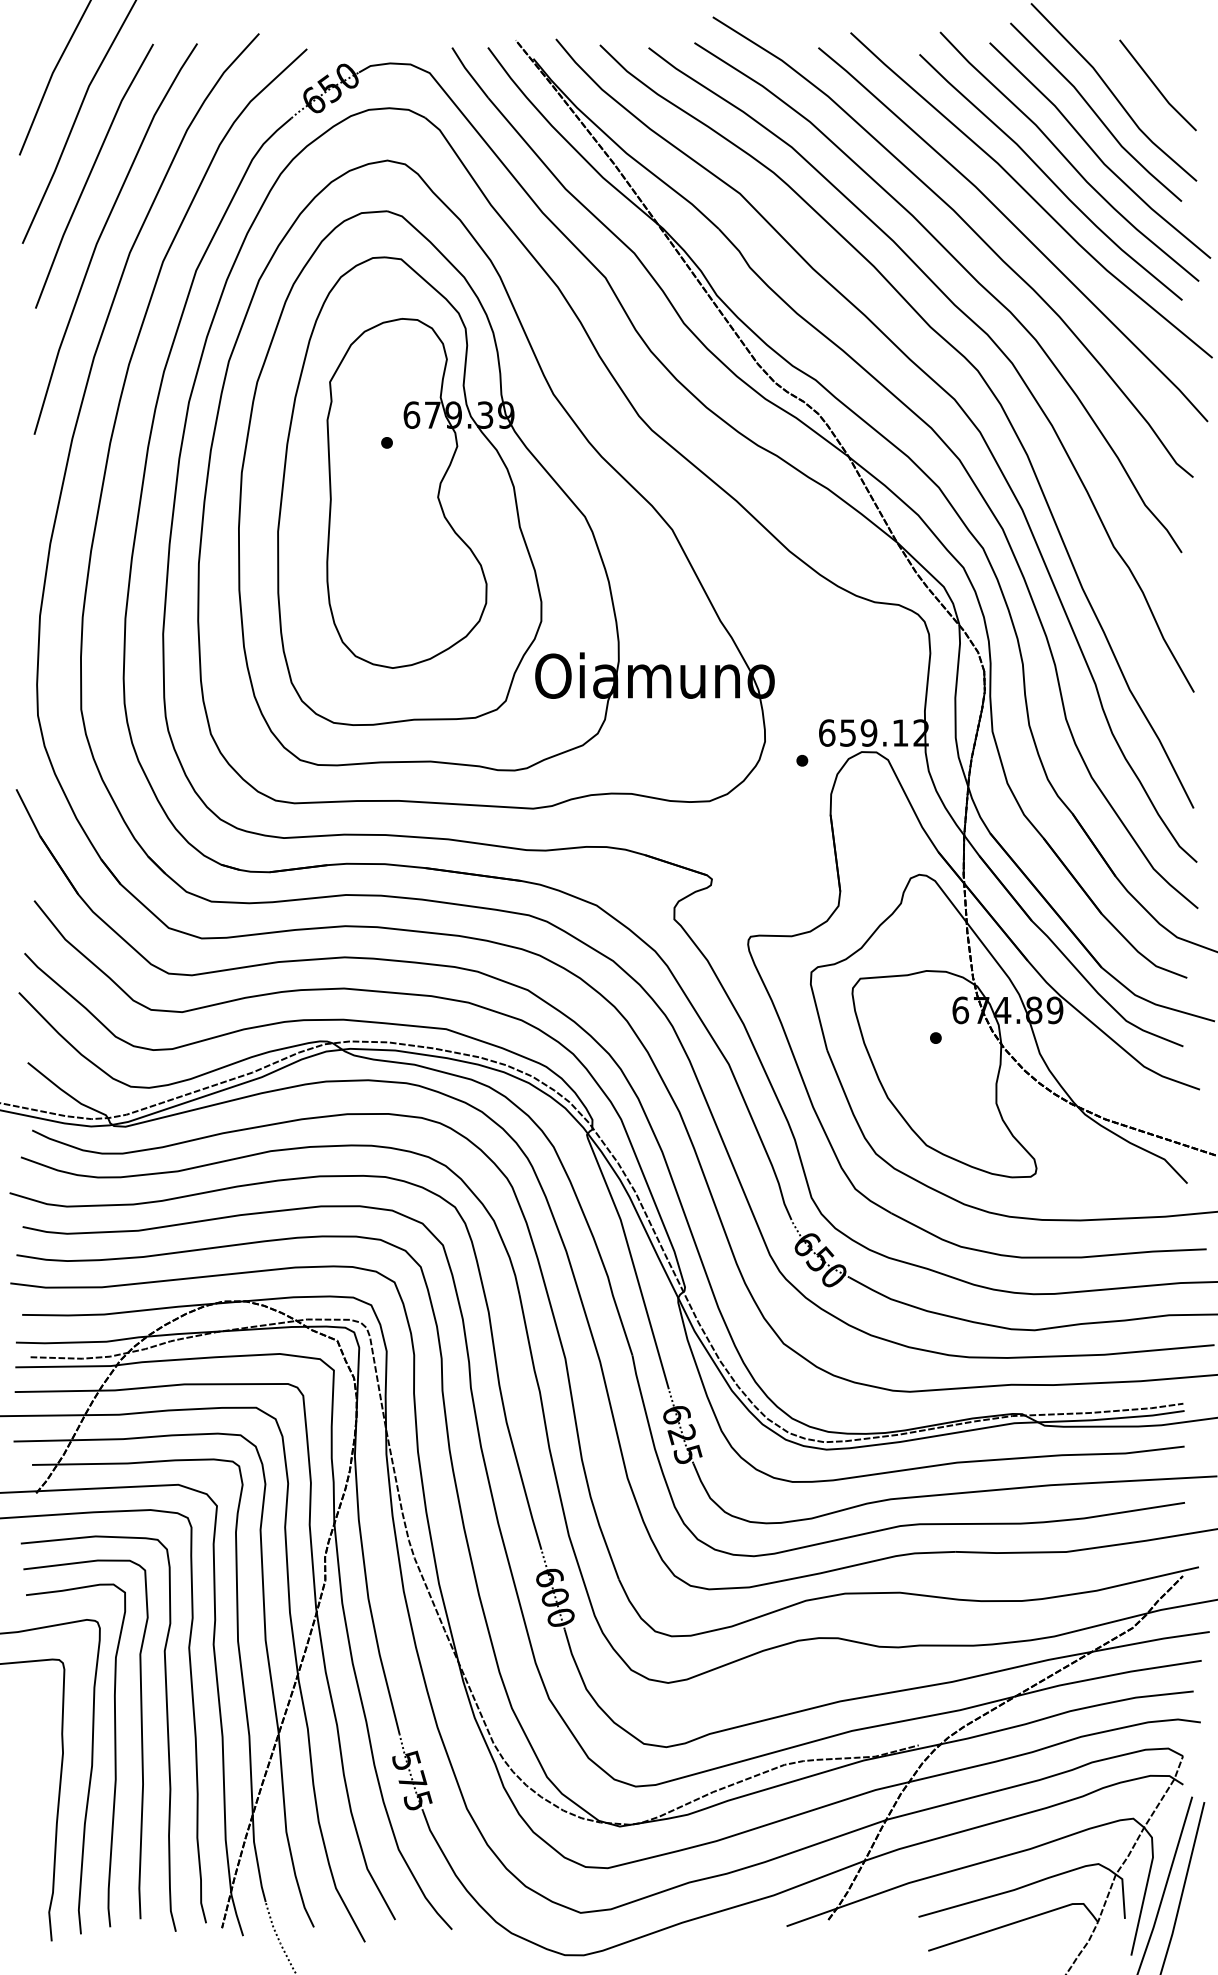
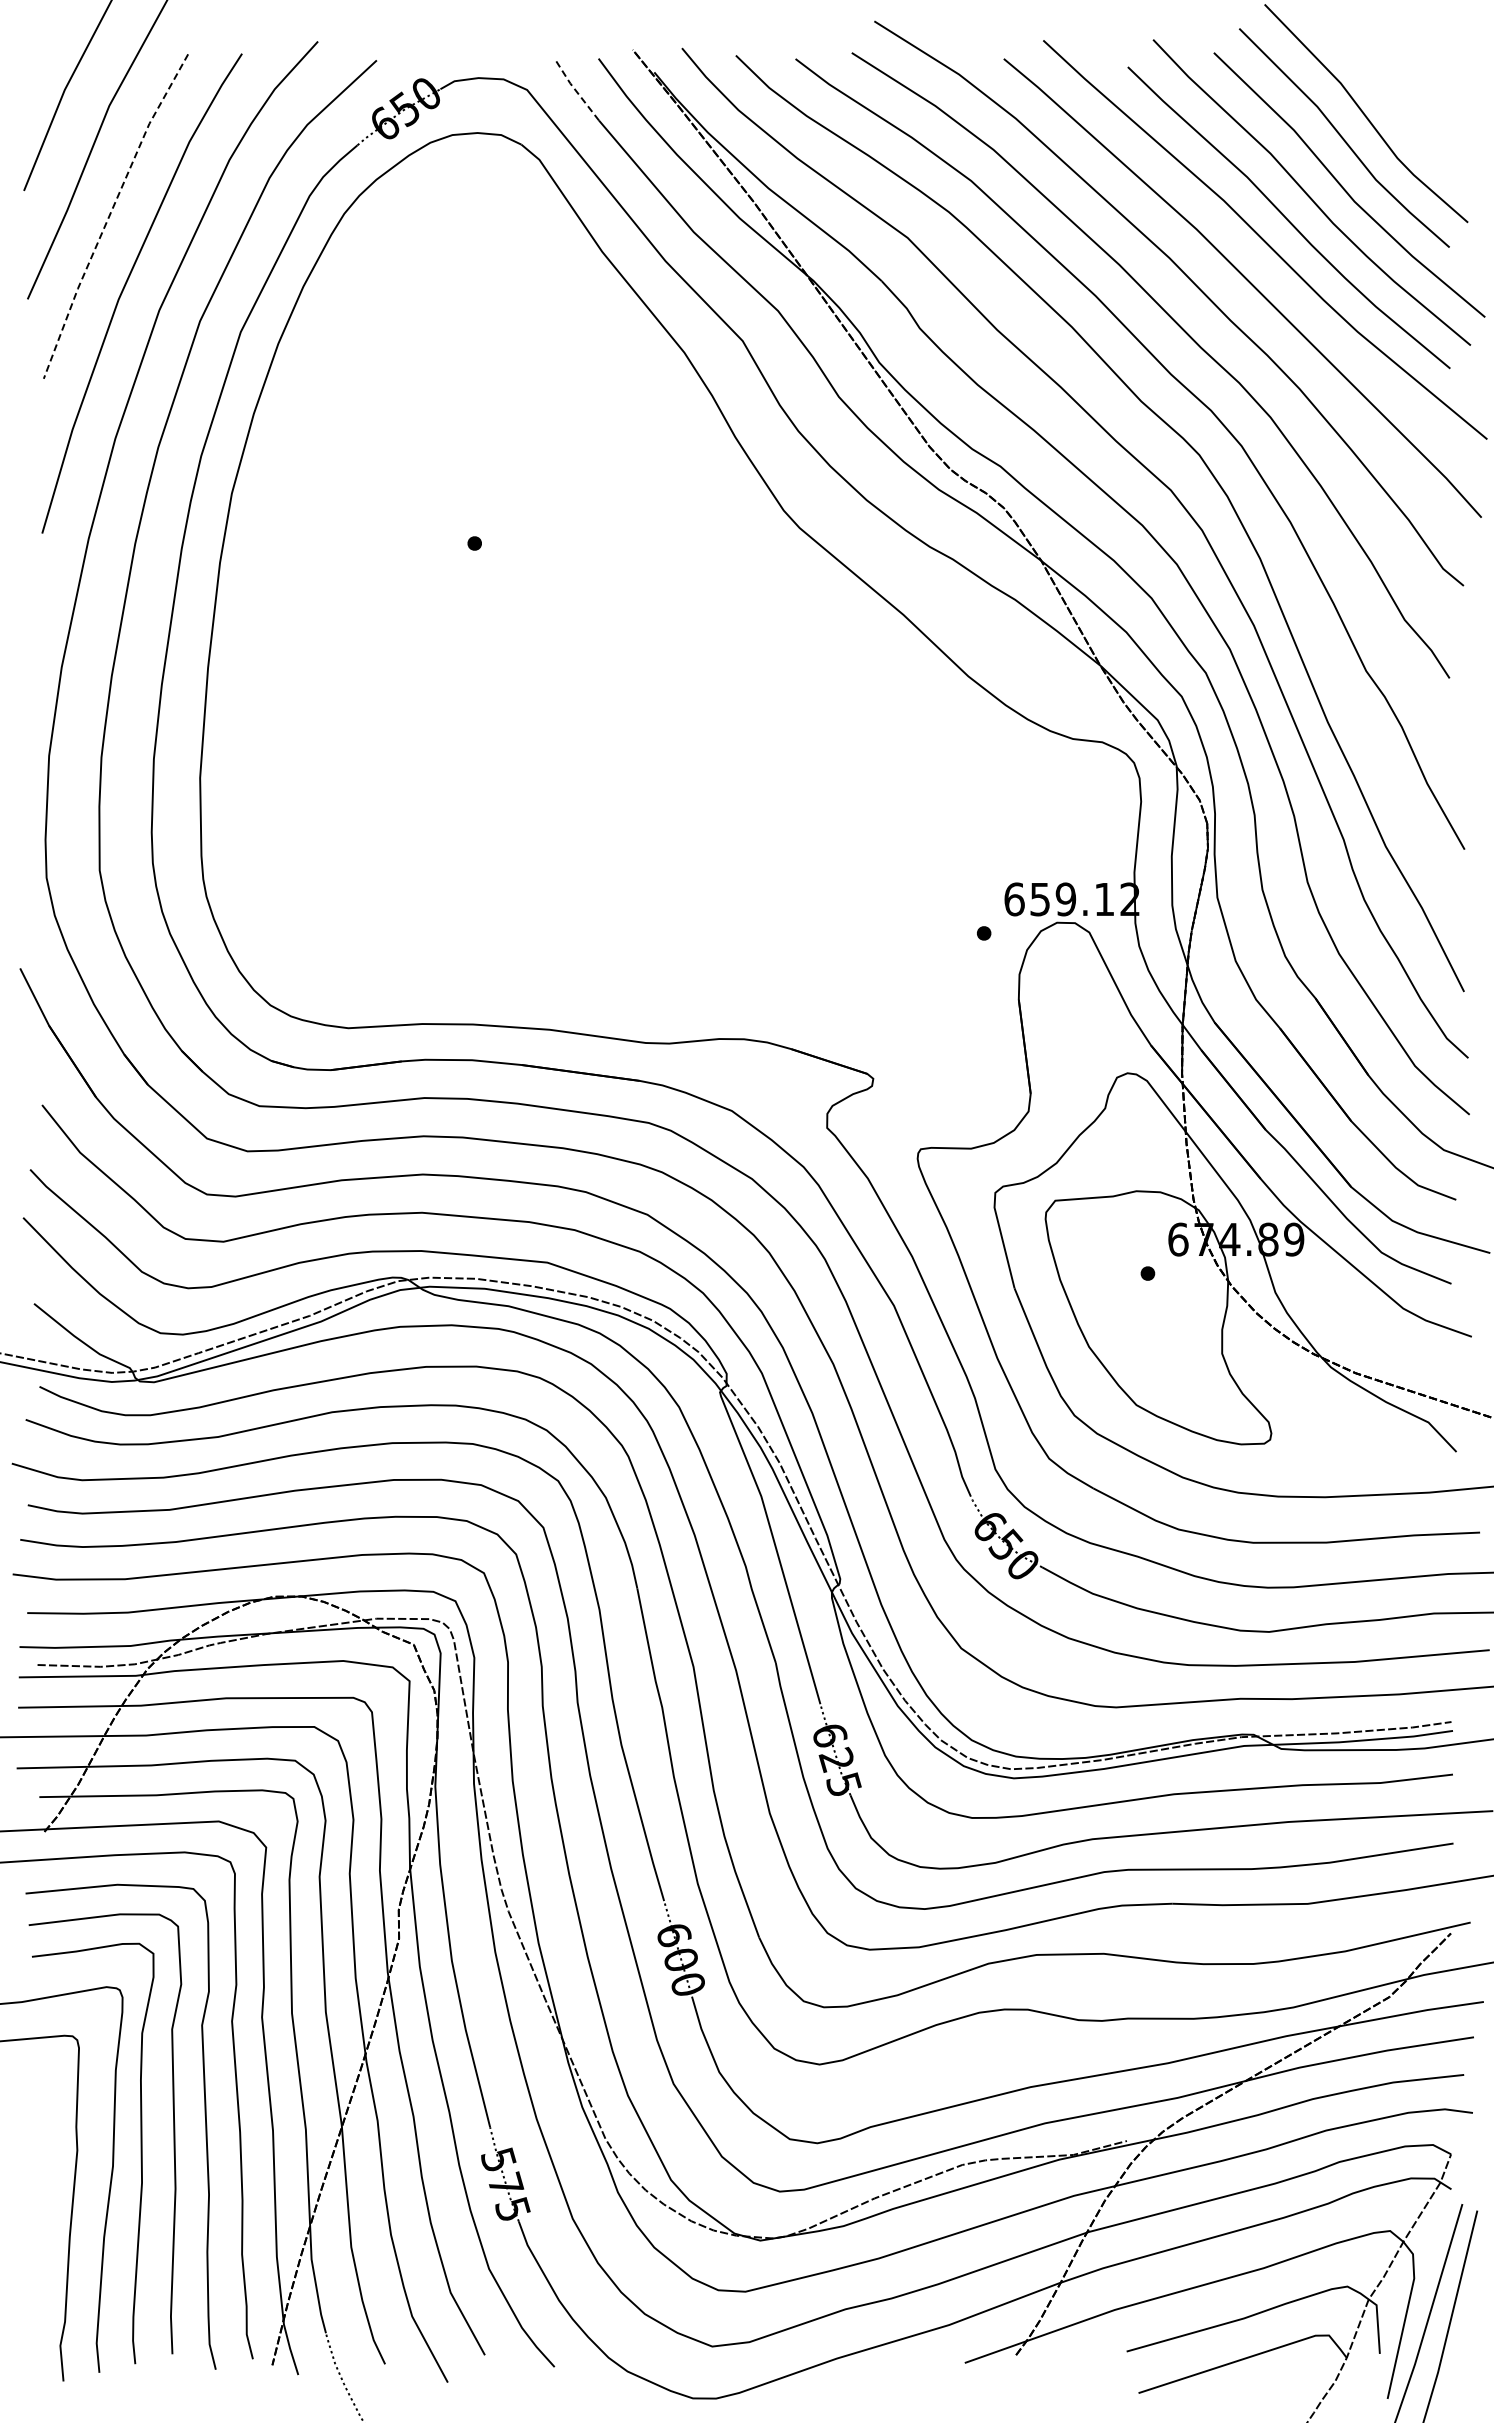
line: (469, 72) -> (575, 89), solid -> dashed
line: (1157, 86) -> (1419, 106), removed
line: (90, 174) -> (110, 214), solid -> dashed
part: (486, 484) -> (596, 594), removed

